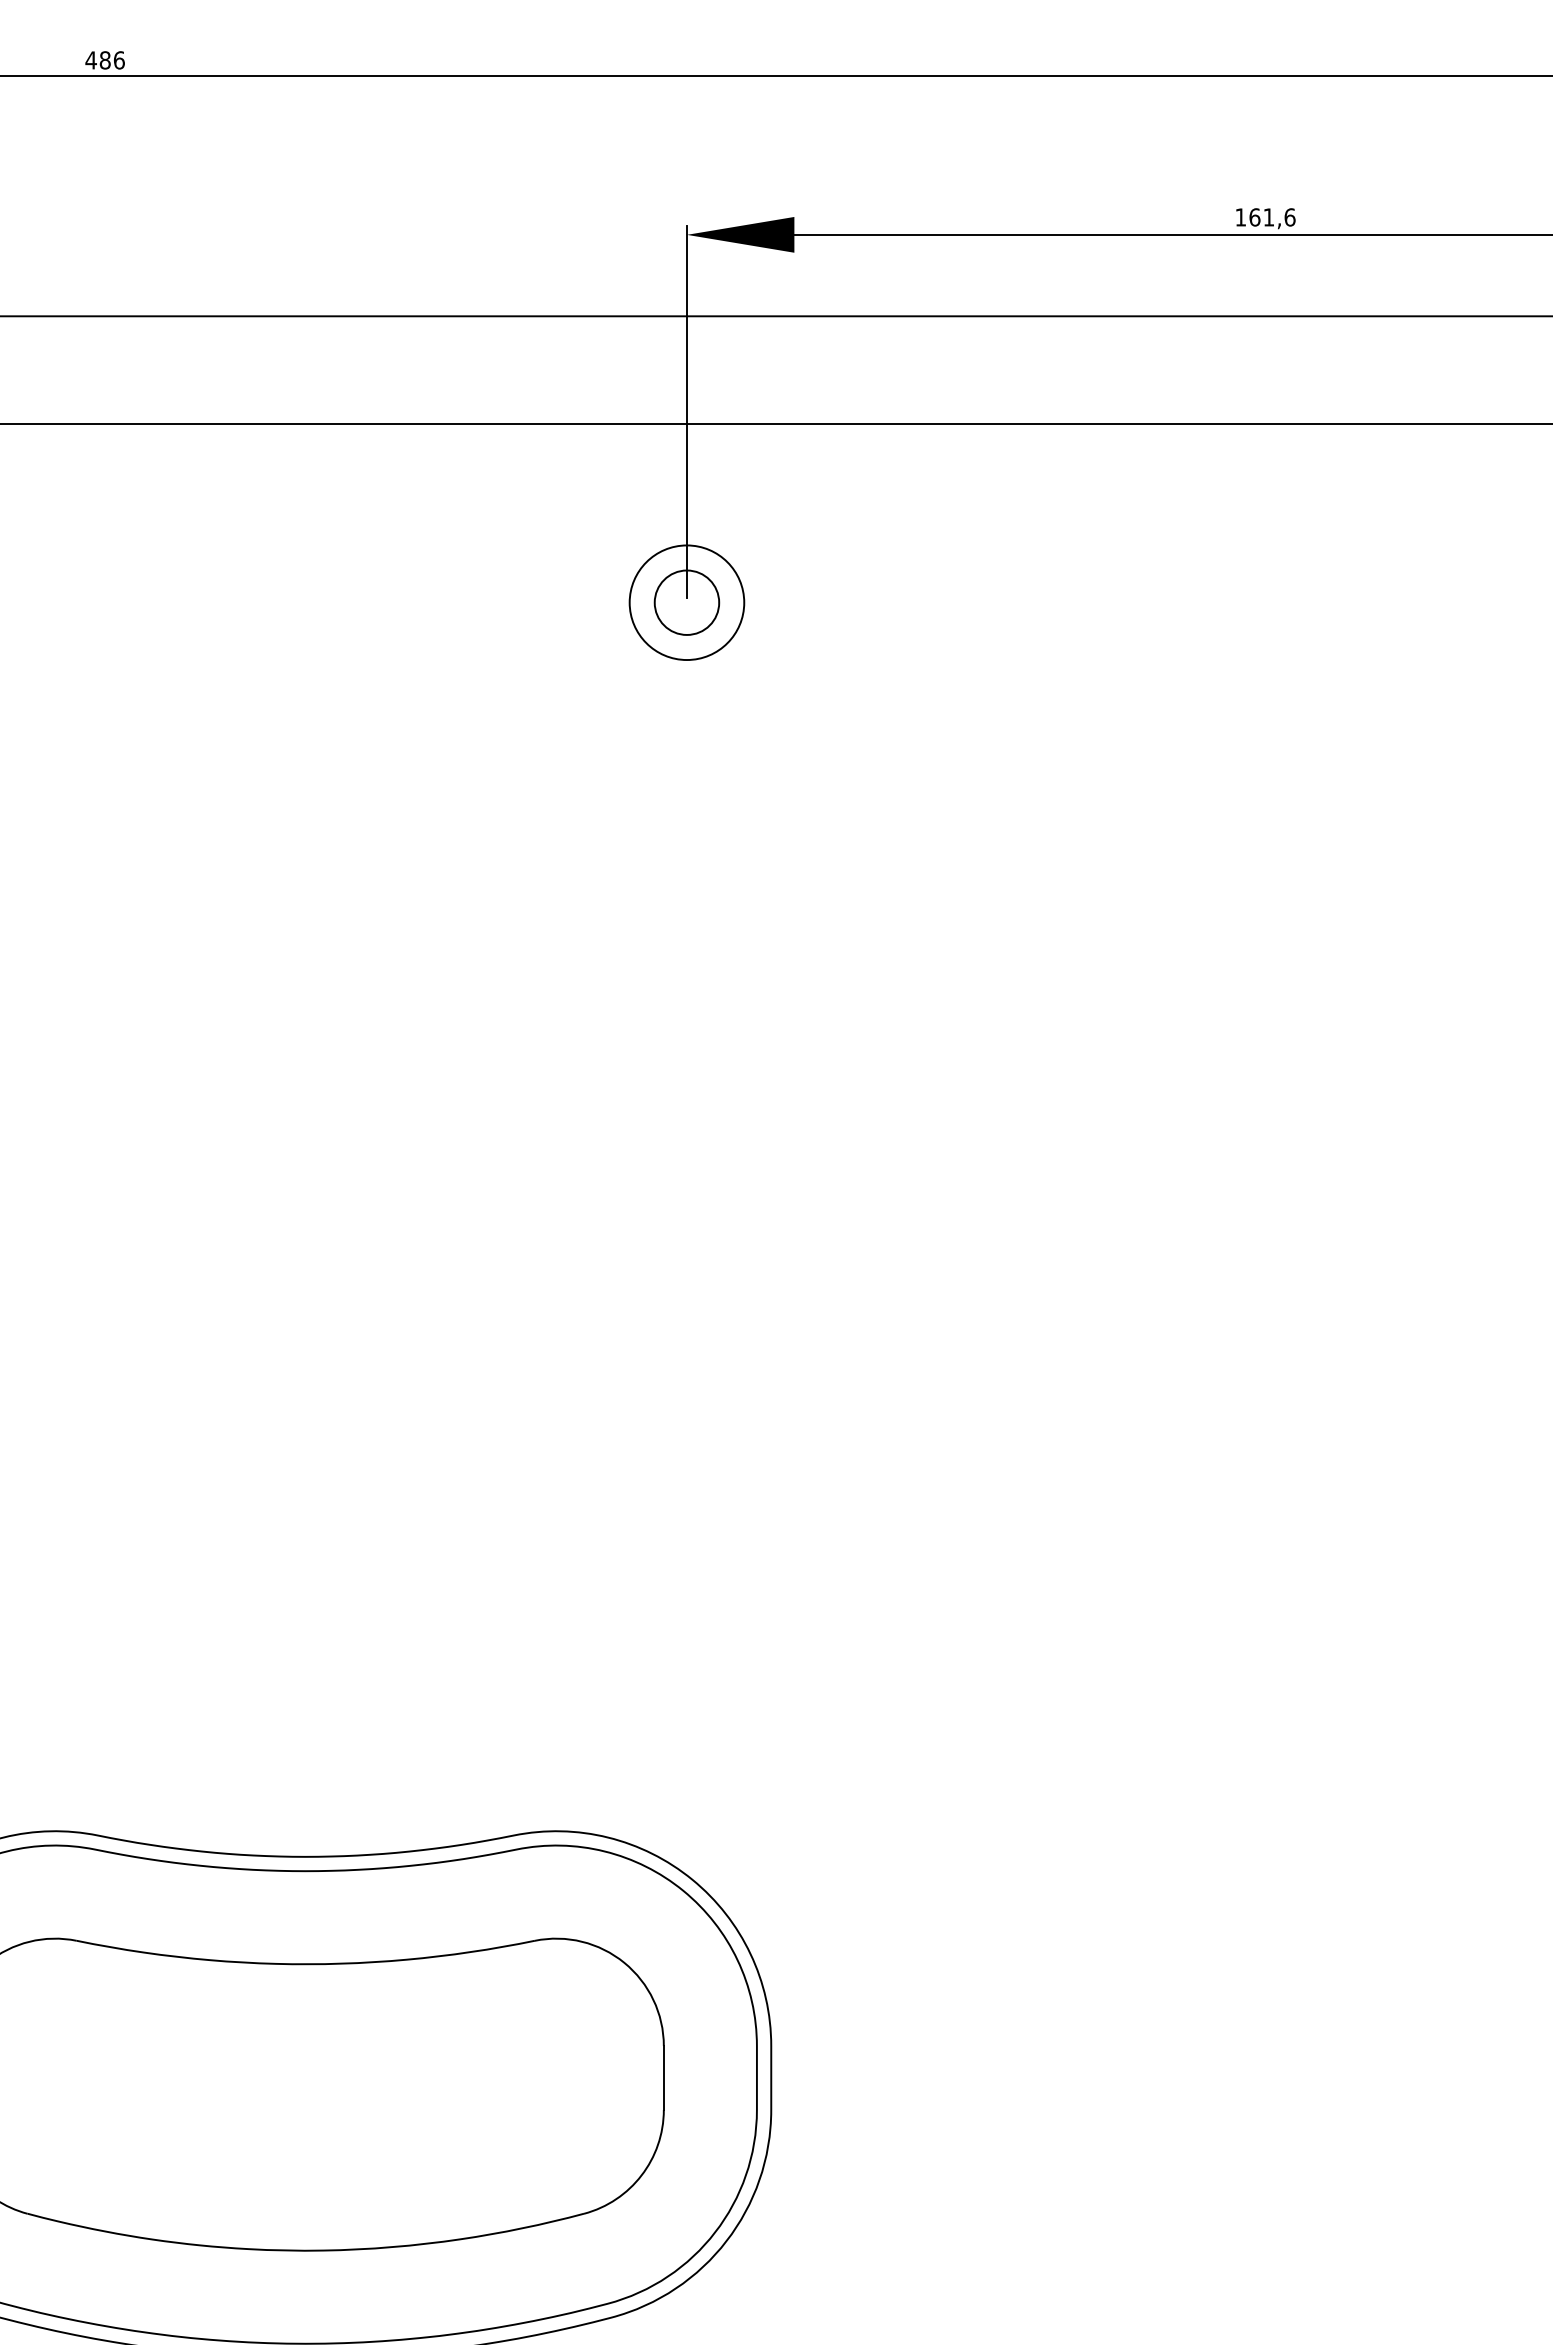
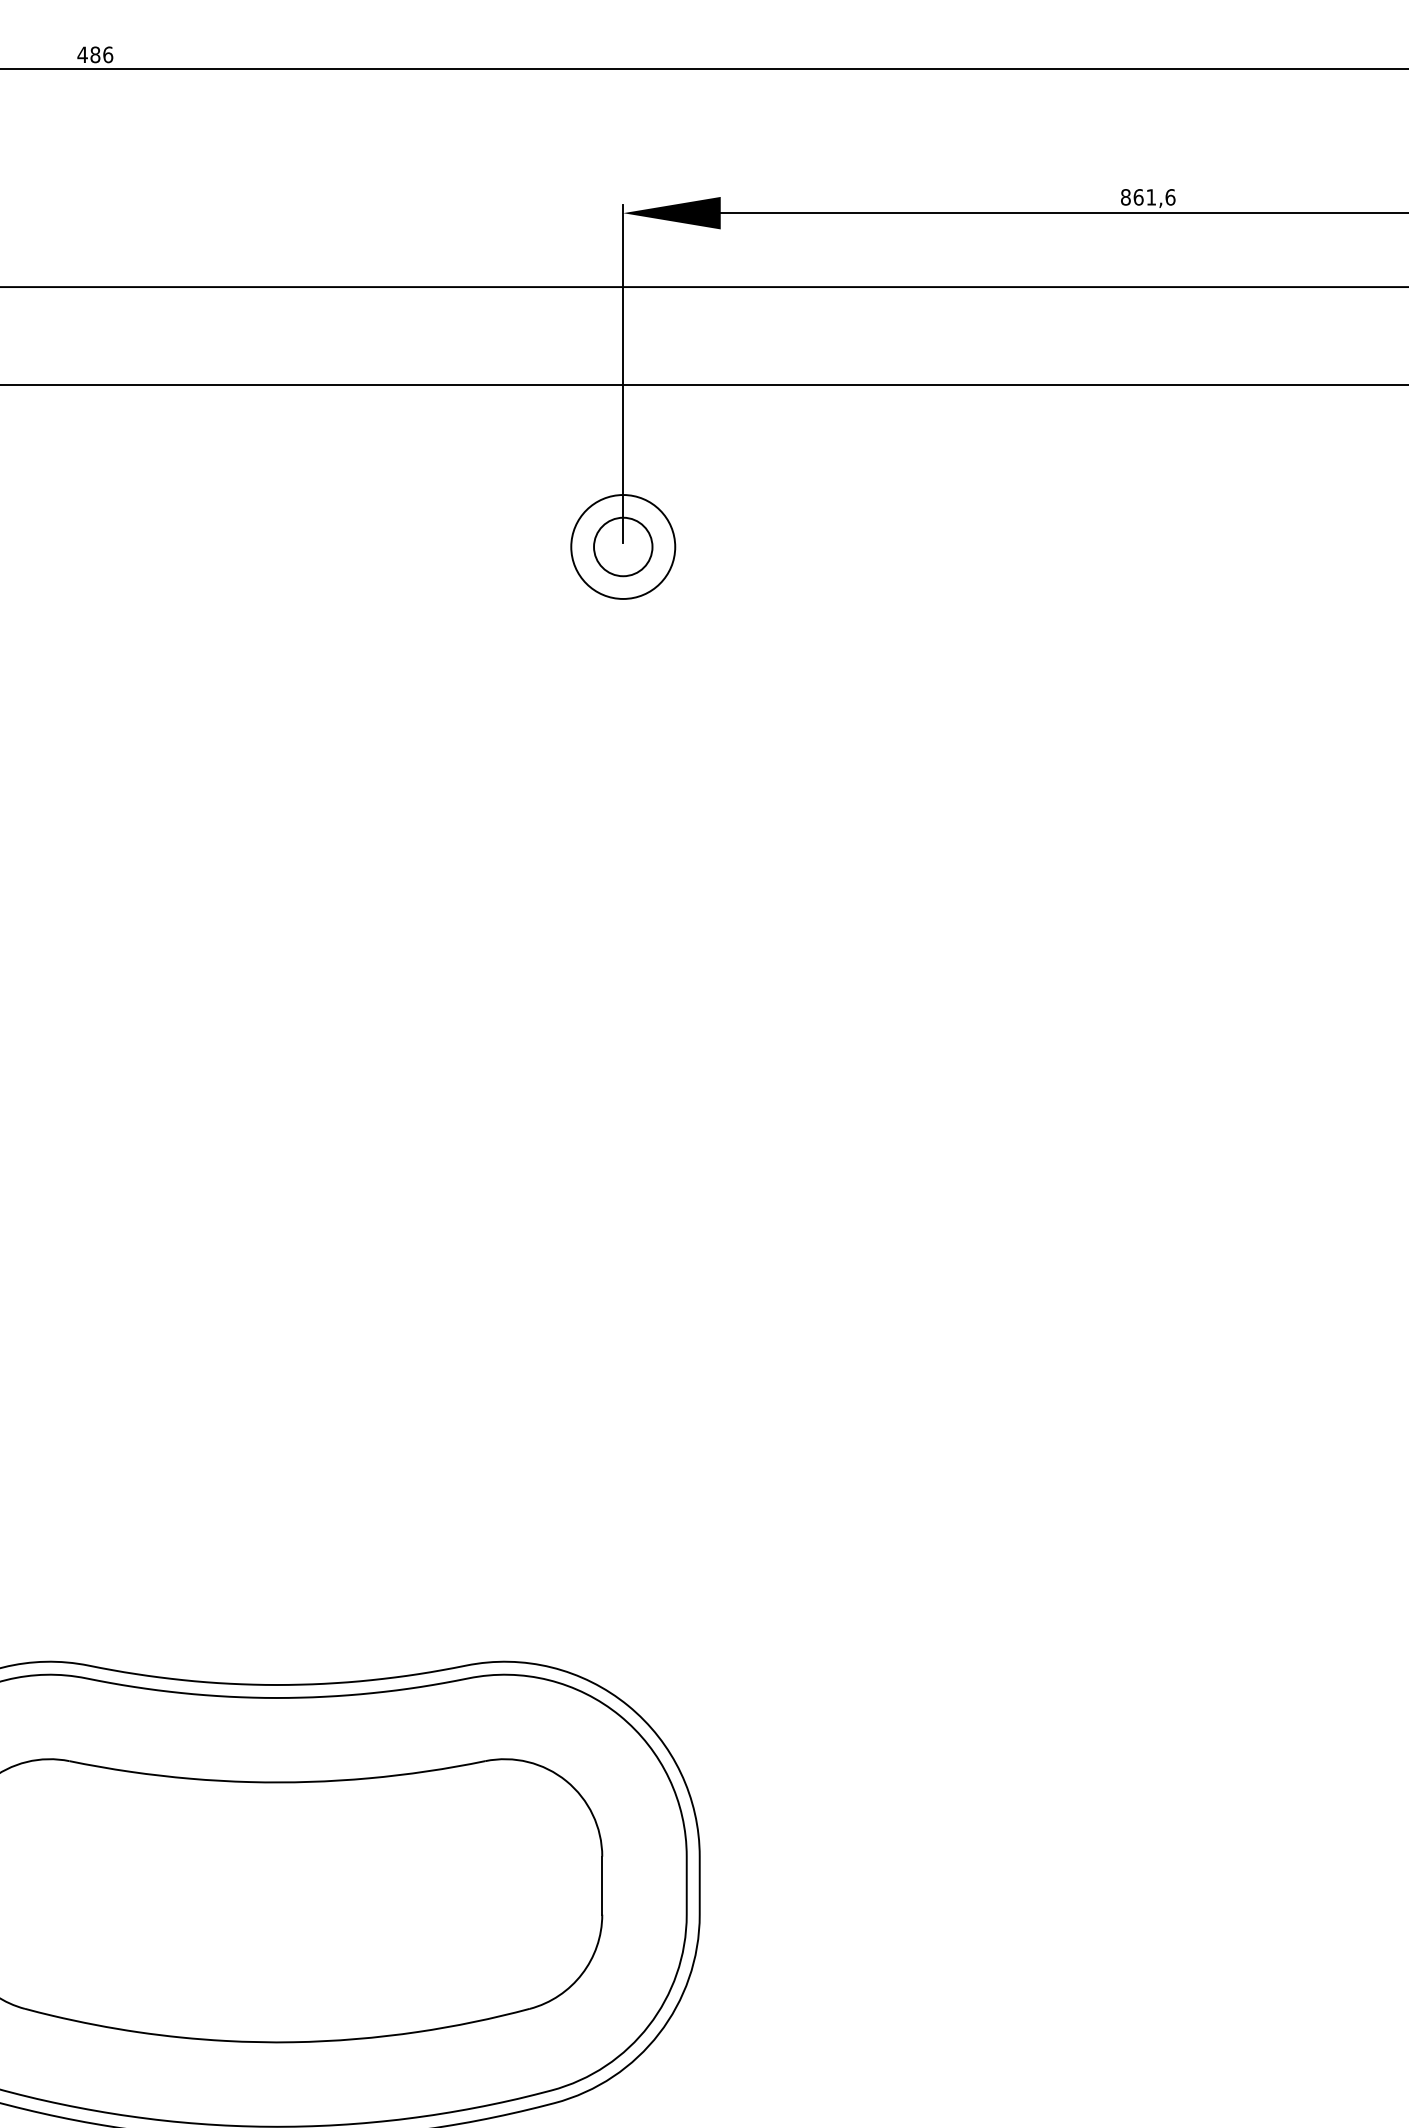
text: (1240, 217) -> (1125, 197), 161,6 -> 861,6

